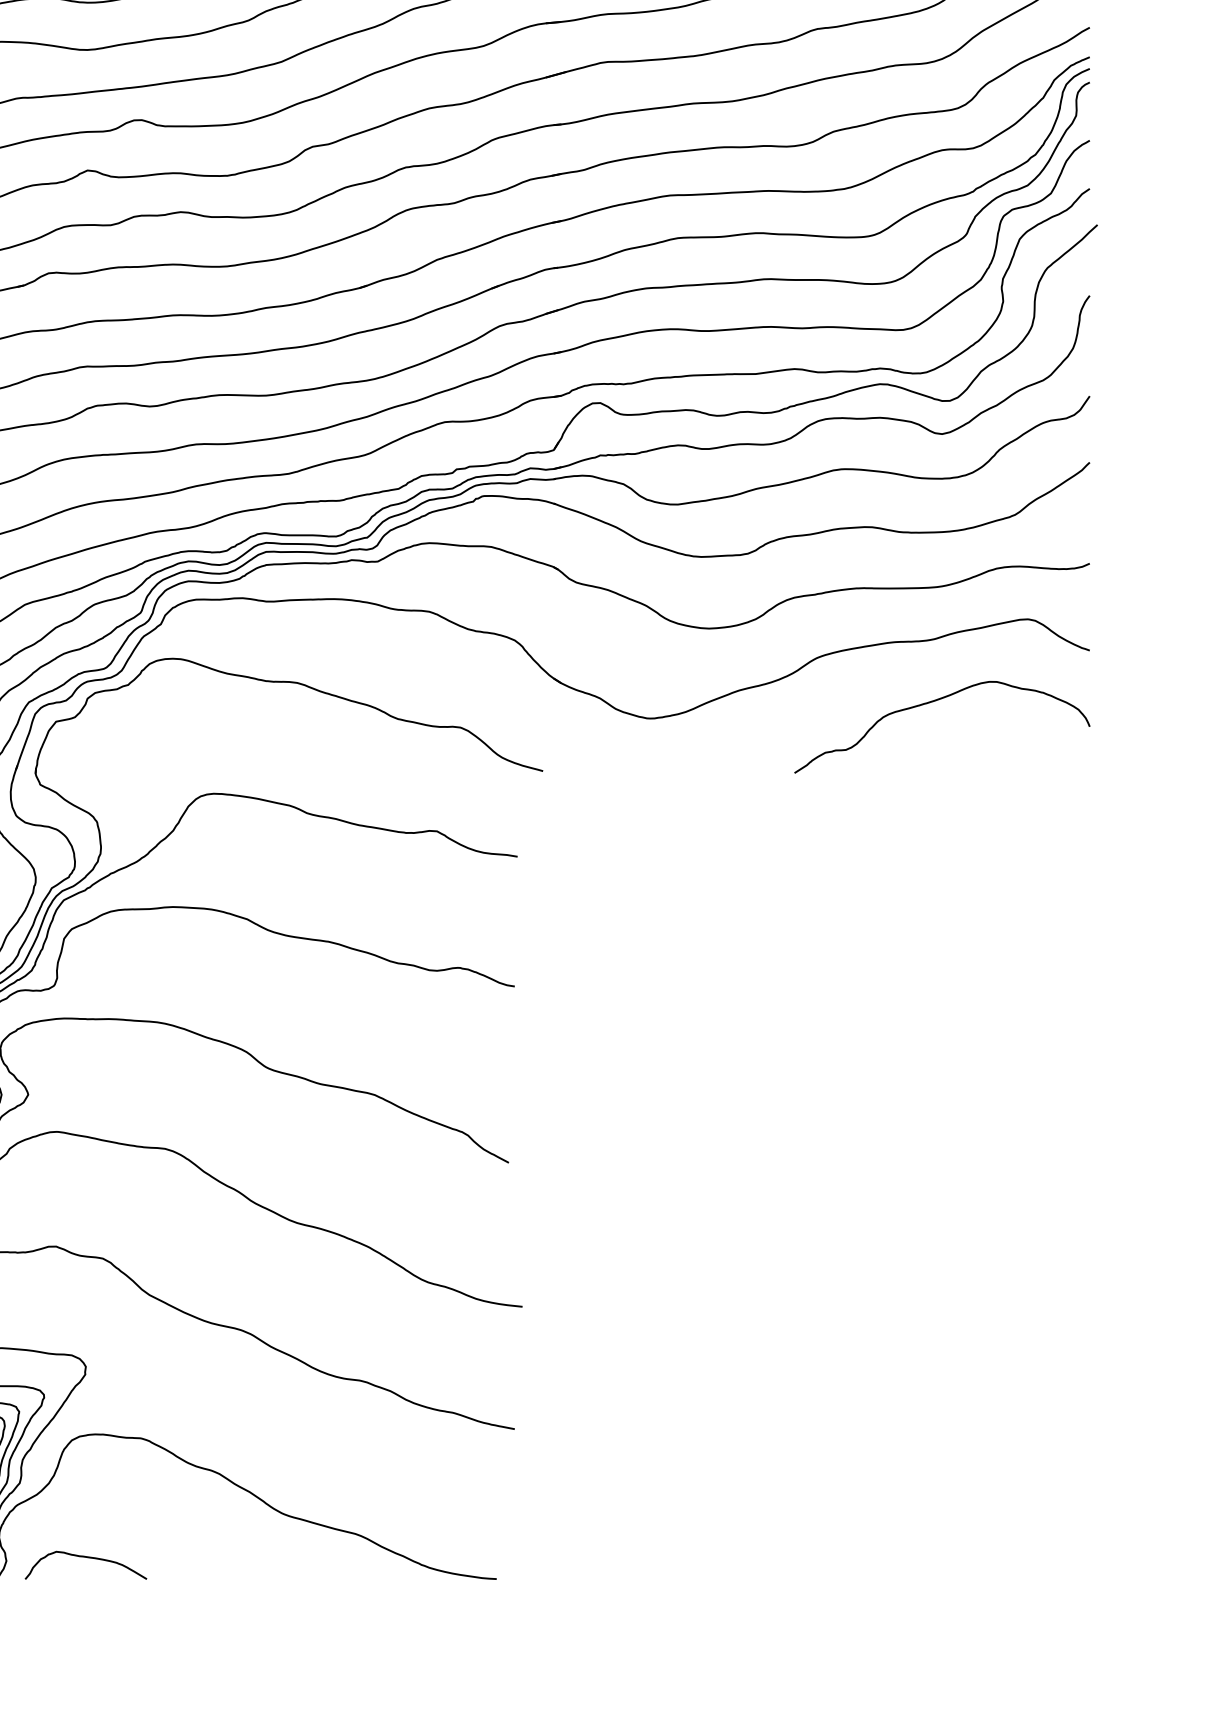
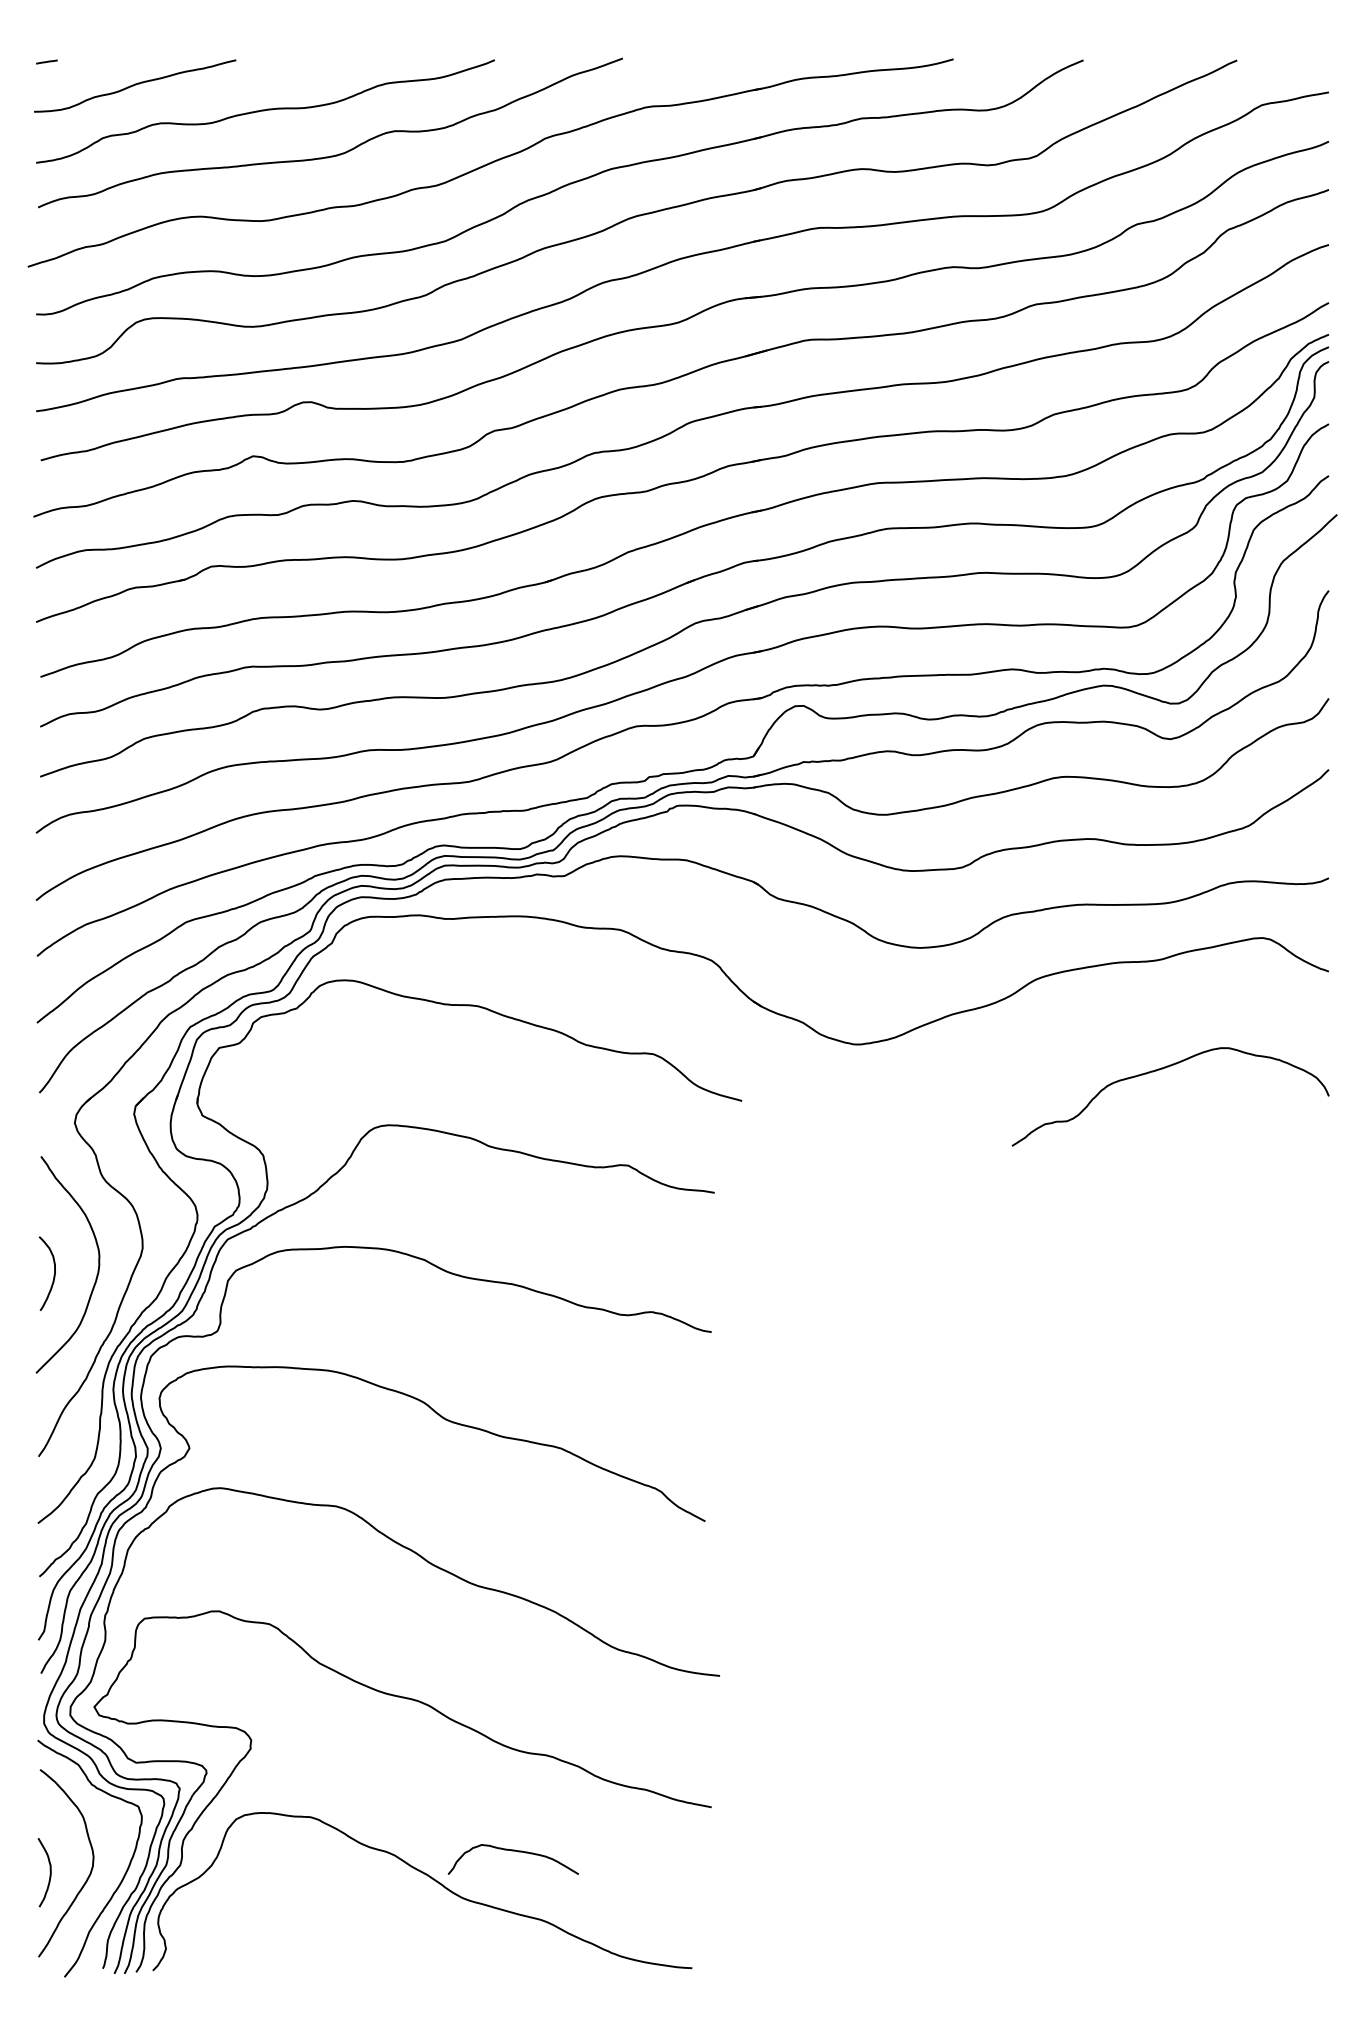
curve: (934, 701) -> (1162, 1069), moved
curve: (86, 1557) -> (513, 1851), moved

